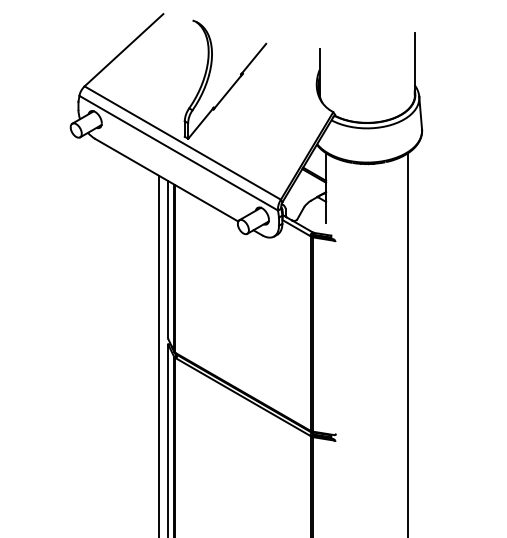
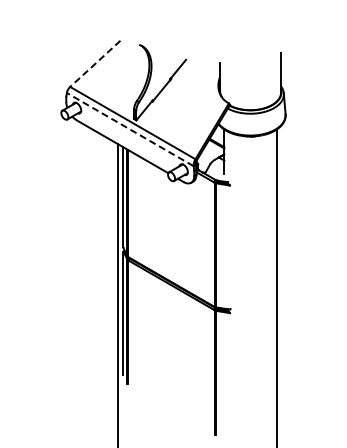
line: (122, 51) -> (94, 64), solid -> dashed
line: (177, 153) -> (129, 129), solid -> dashed

